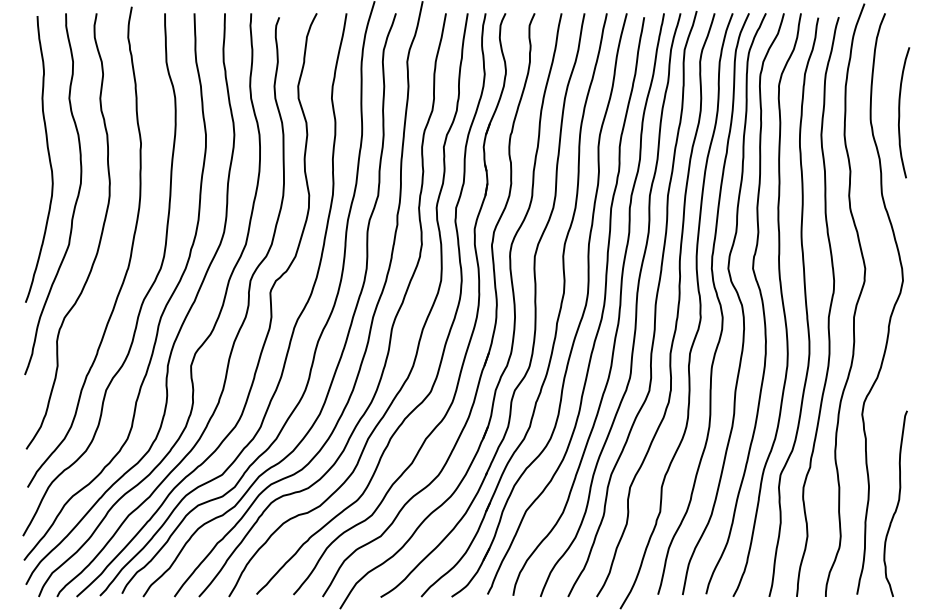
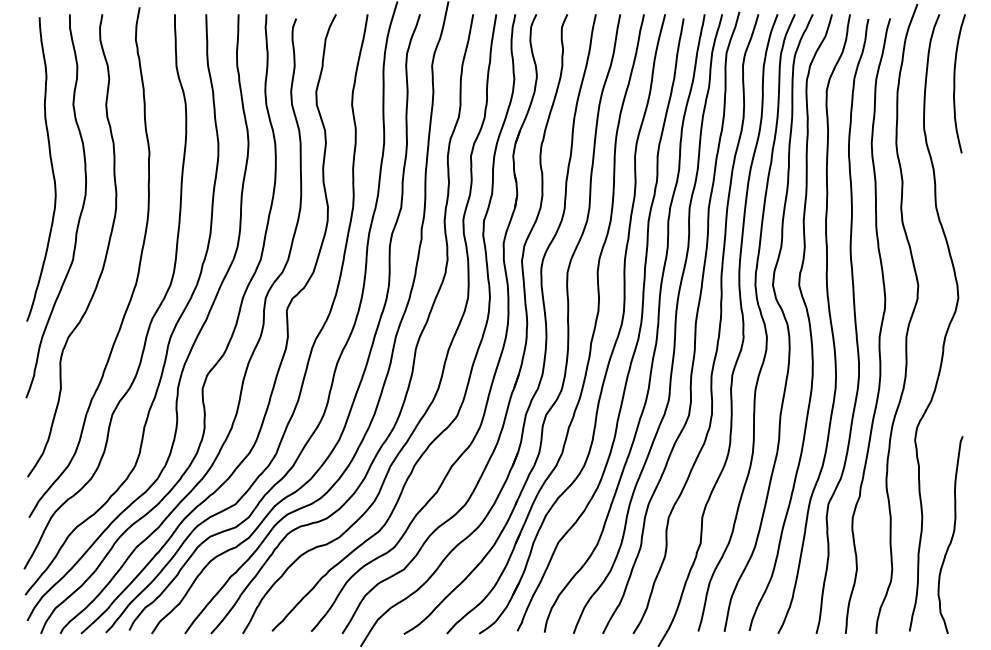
curve: (900, 112) -> (955, 83), moved

